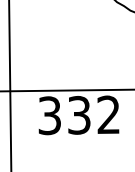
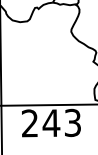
text: (79, 115) -> (51, 123), 332 -> 243

